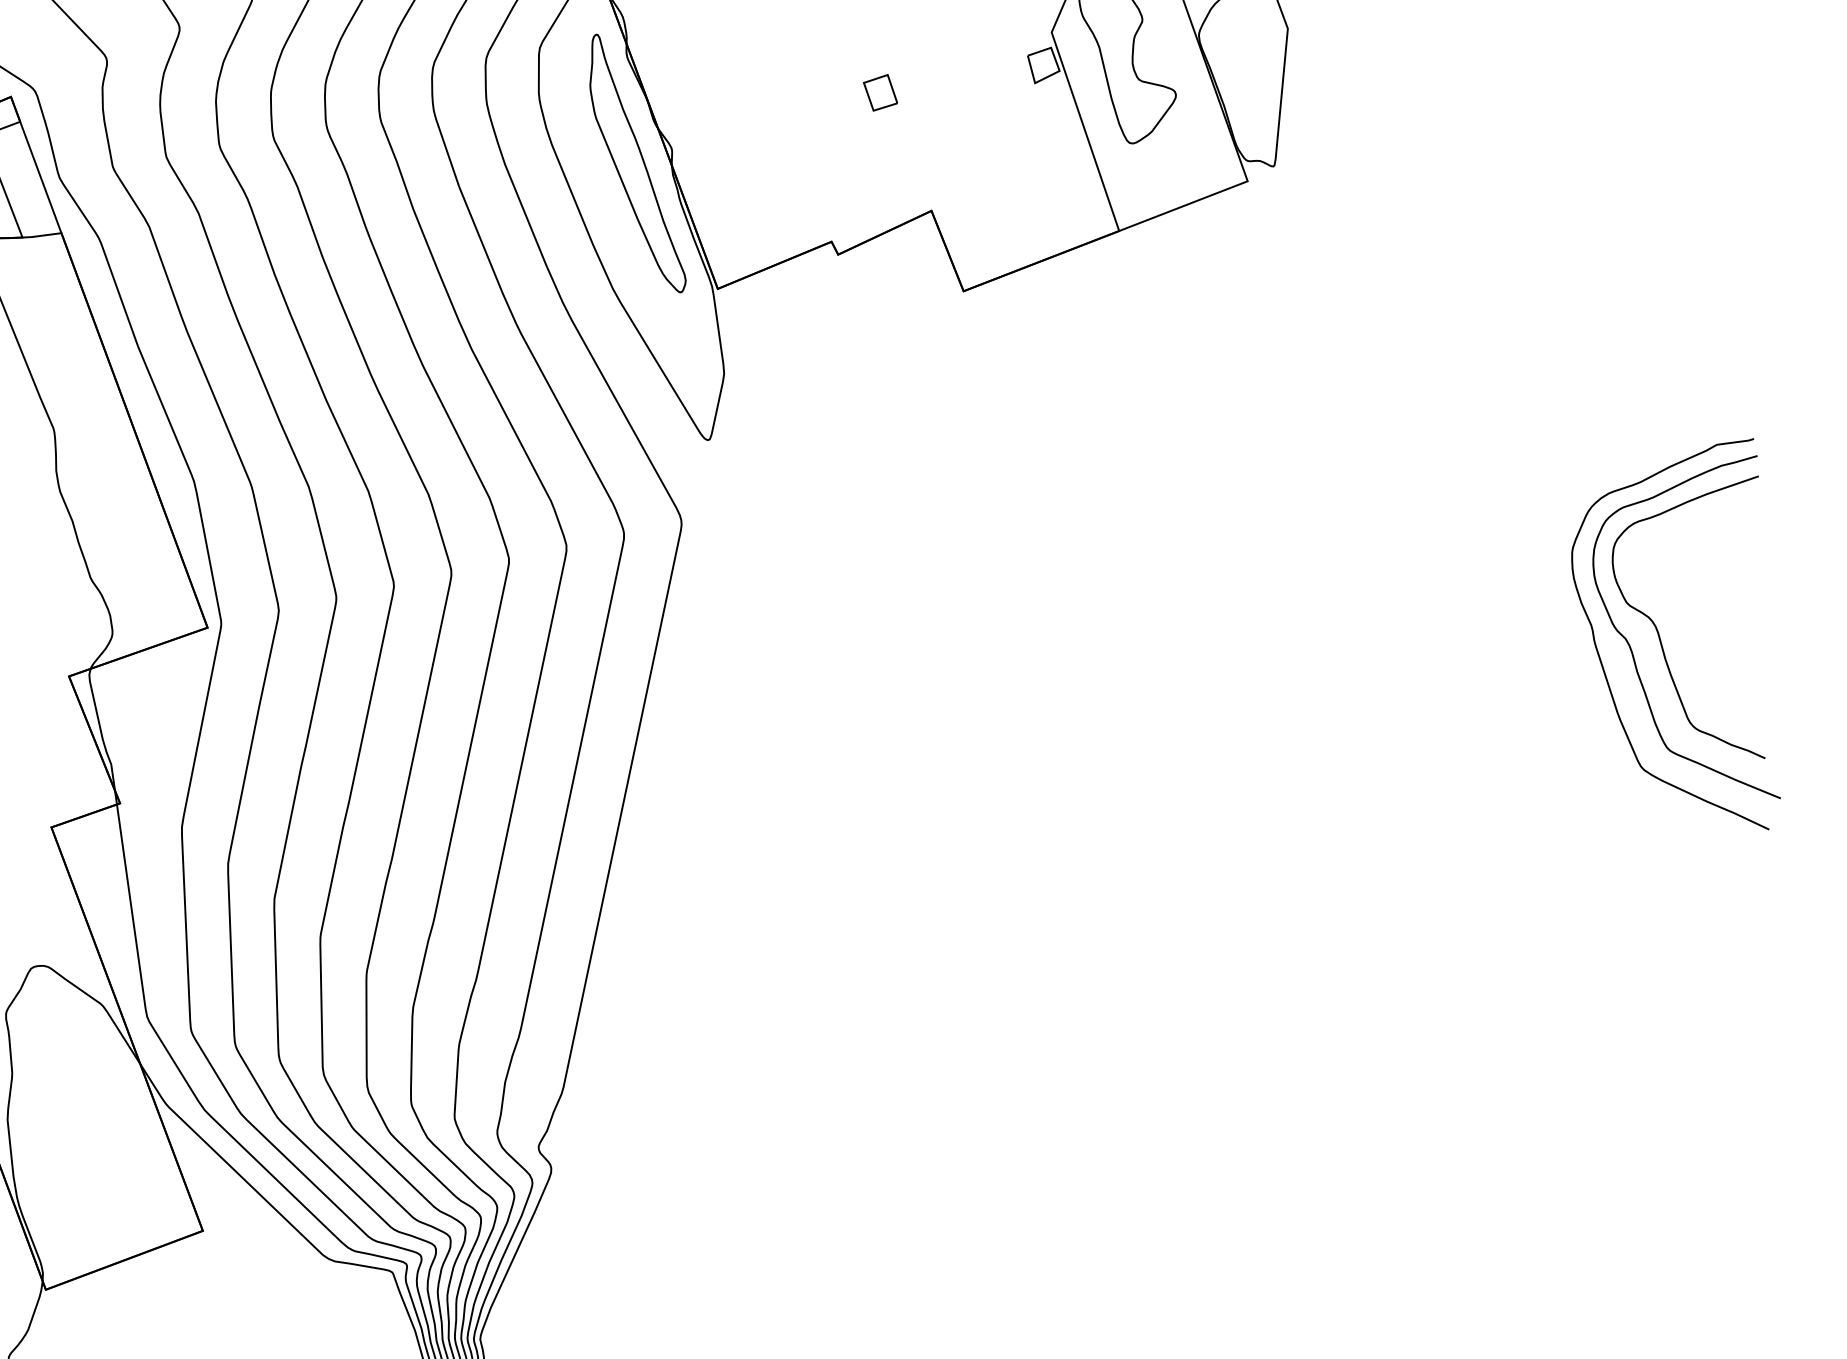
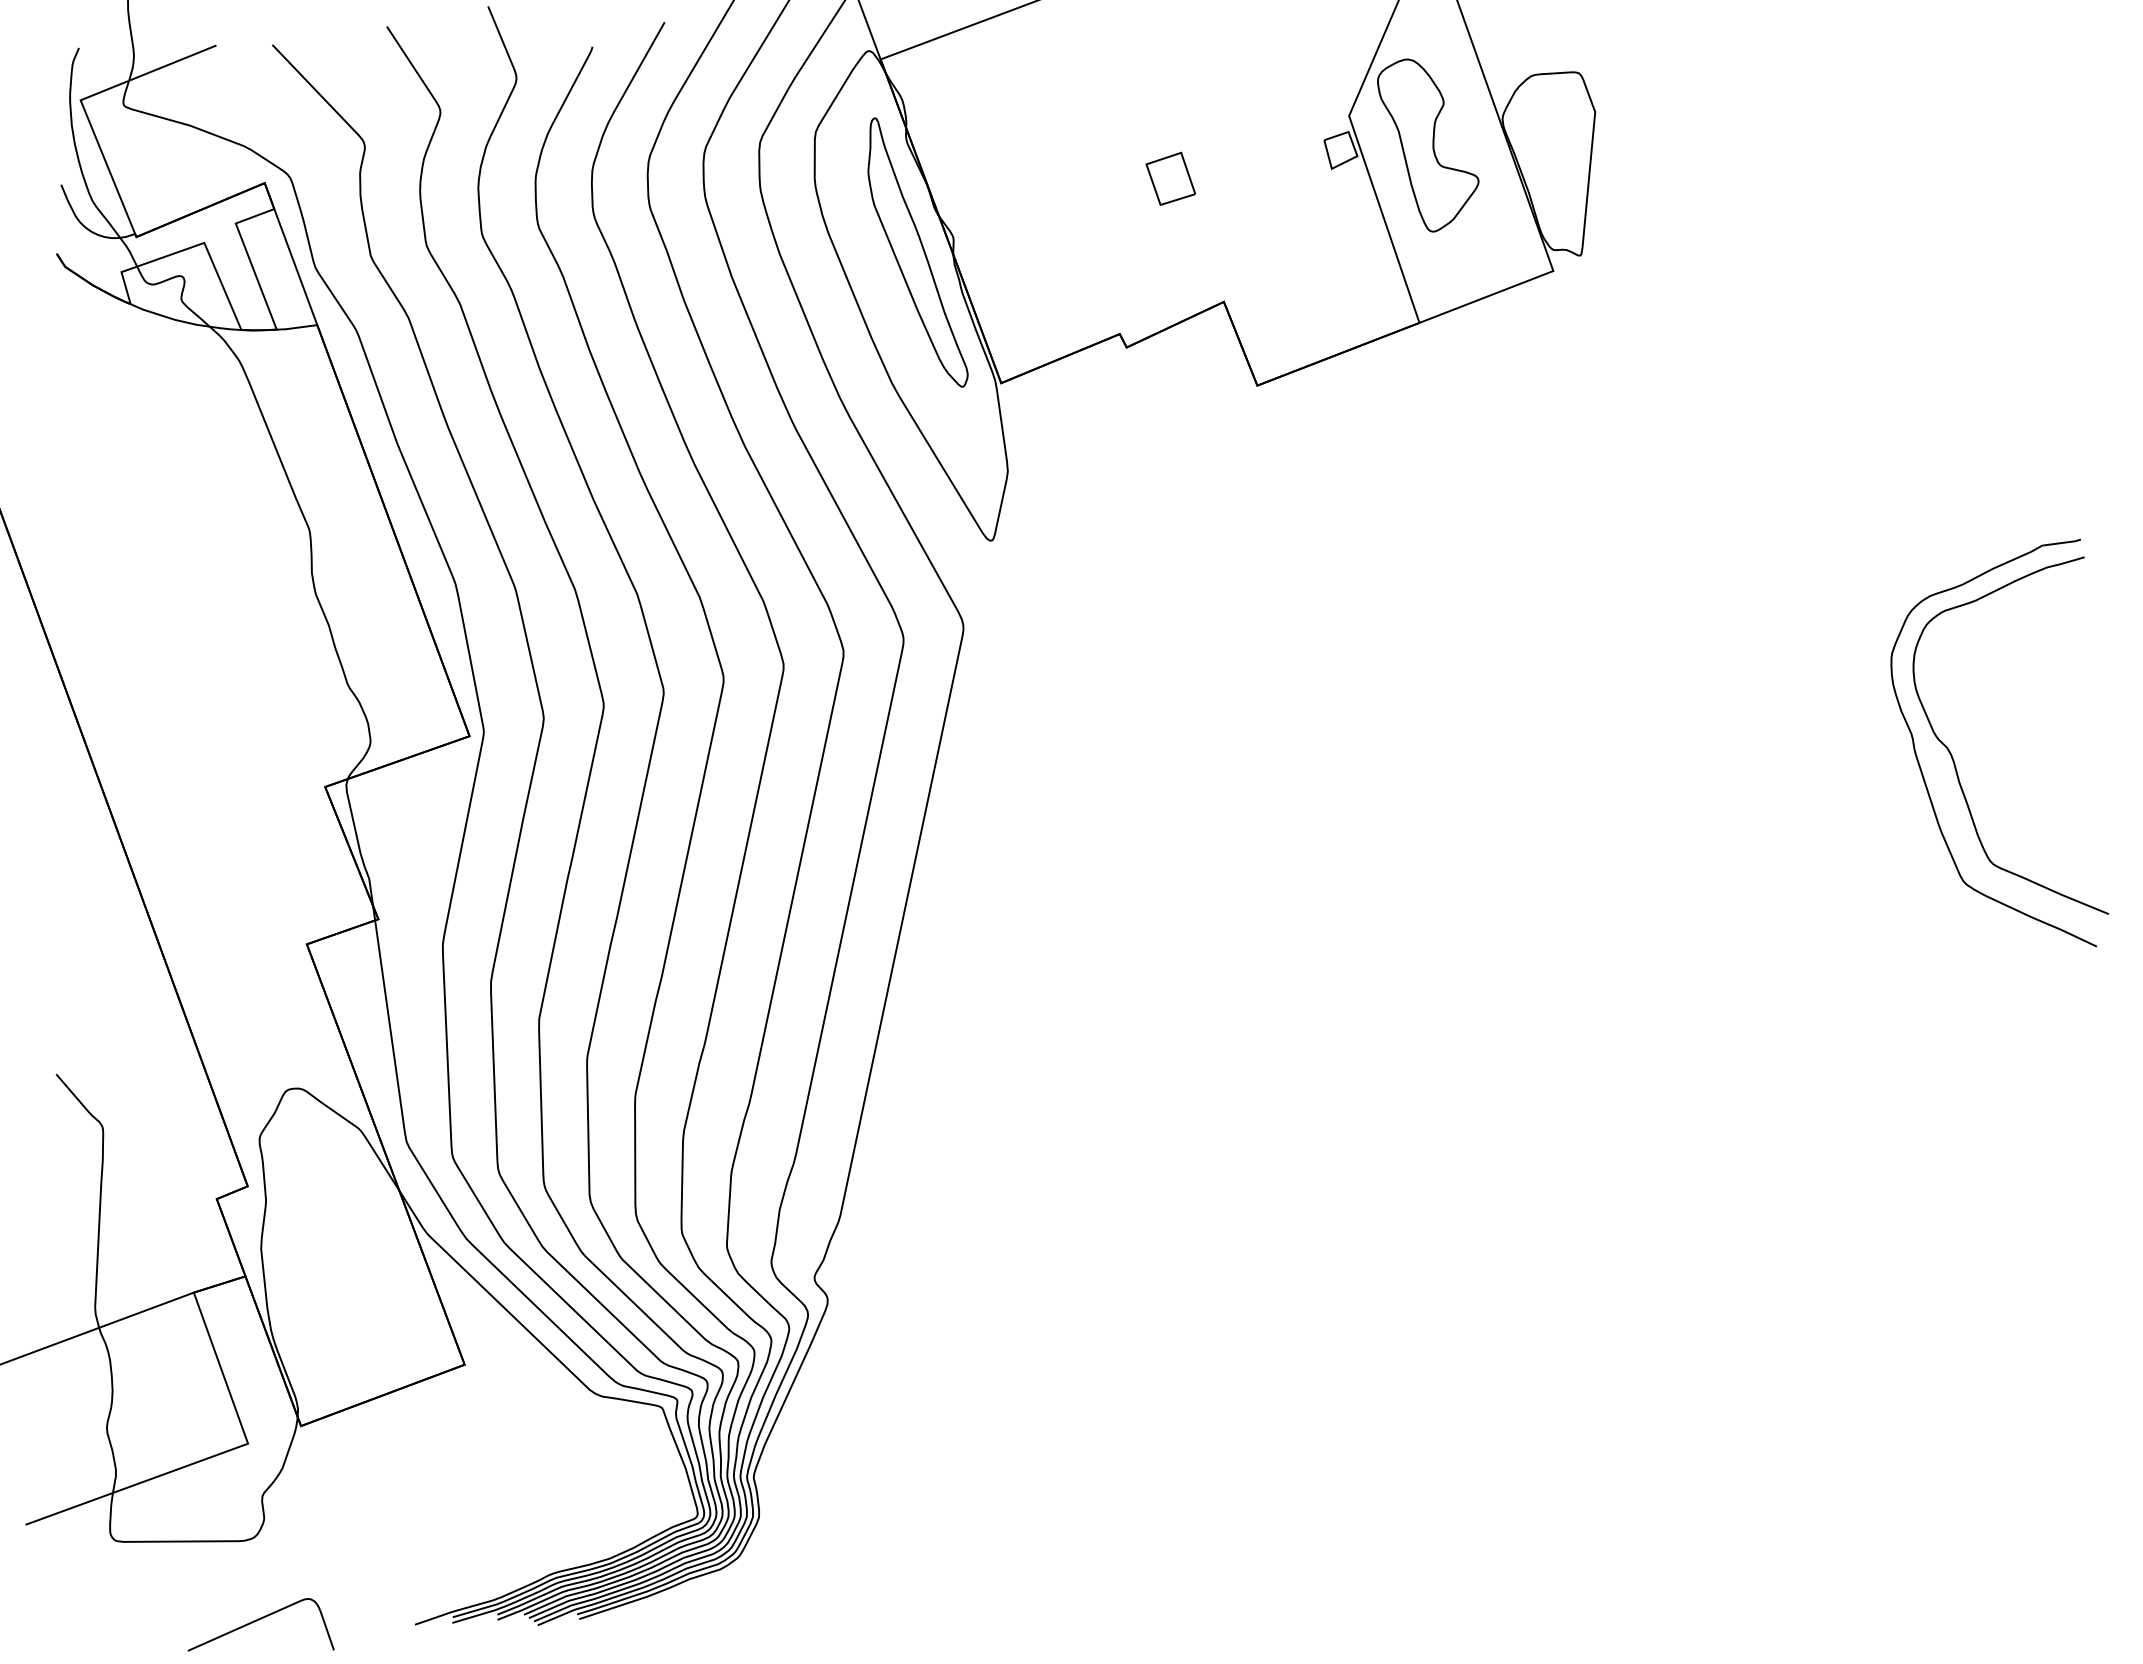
part: (880, 92) -> (1170, 178), size x1.4
curve: (1658, 630) -> (1981, 739), removed

